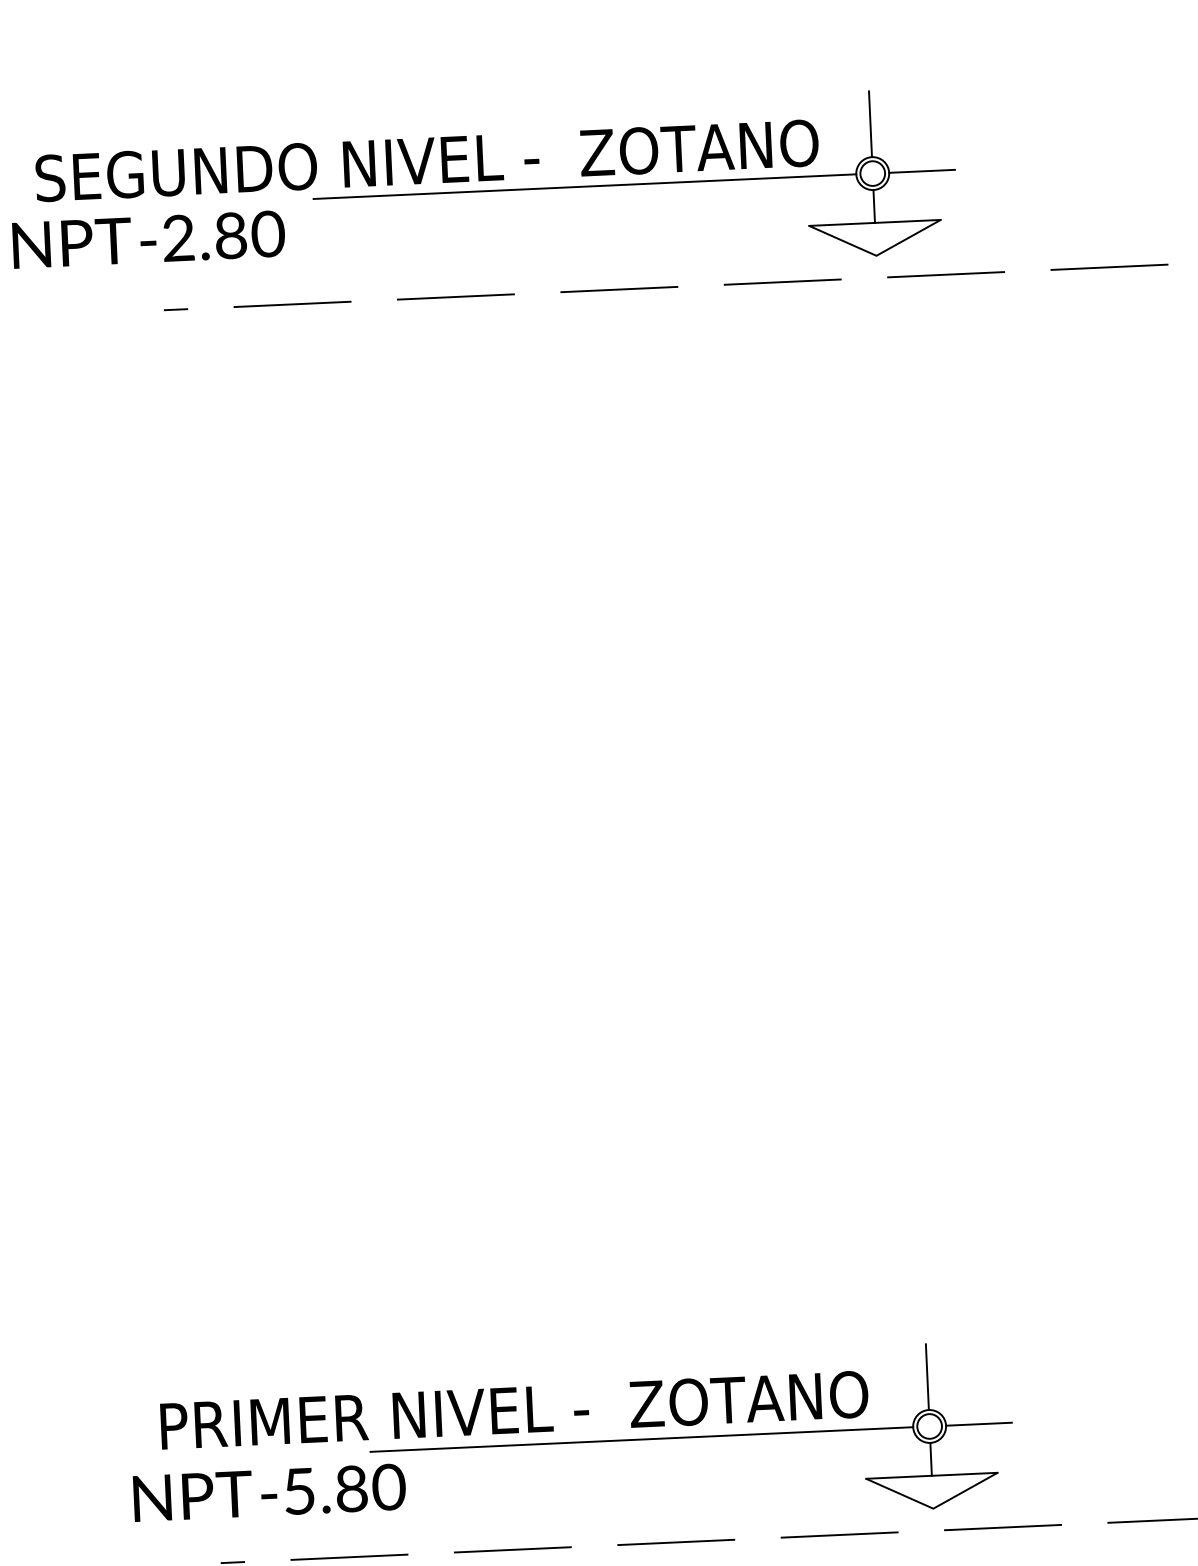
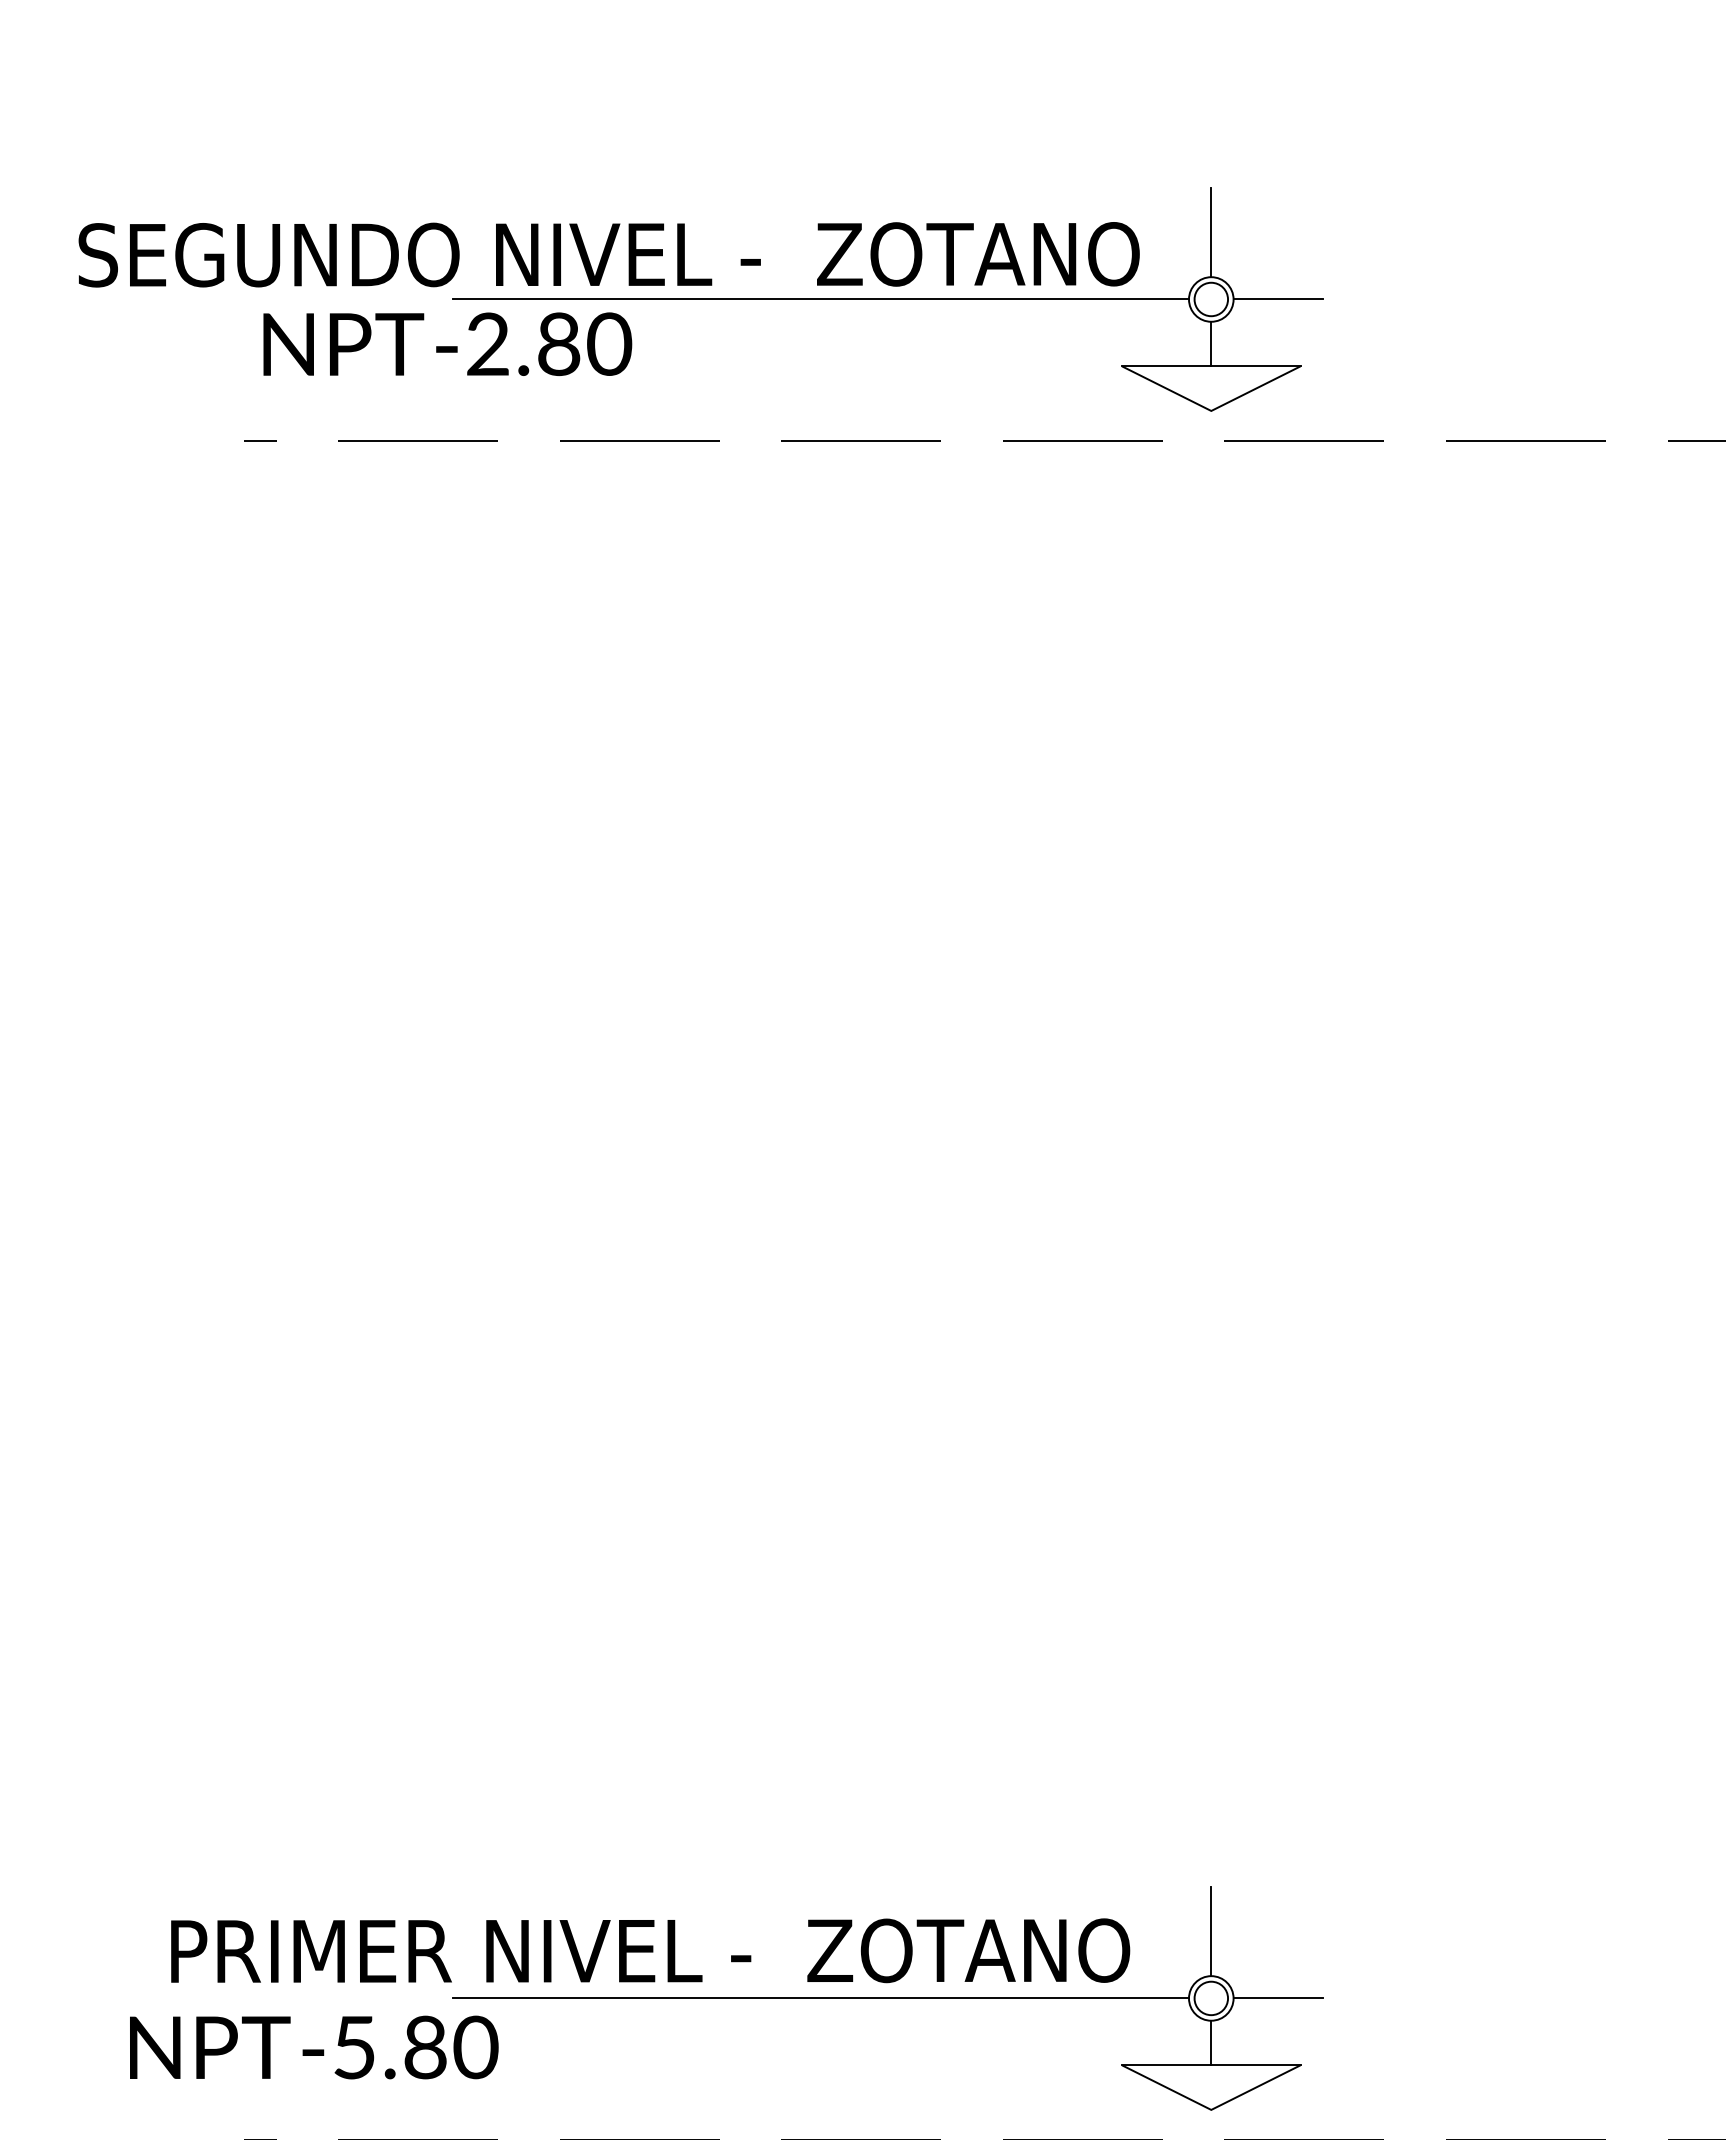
text: (148, 238) -> (447, 343), moved

